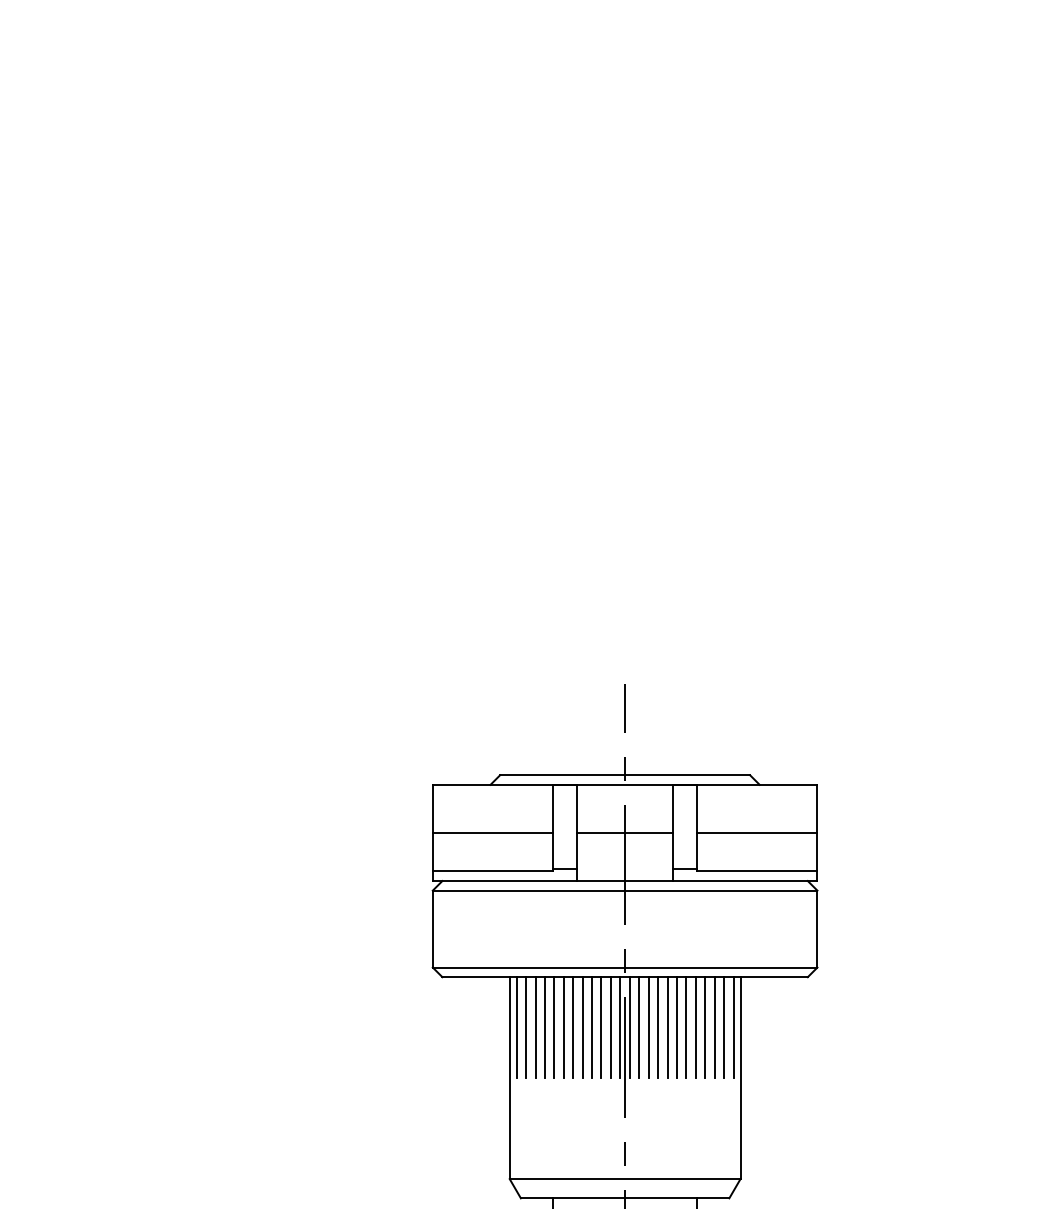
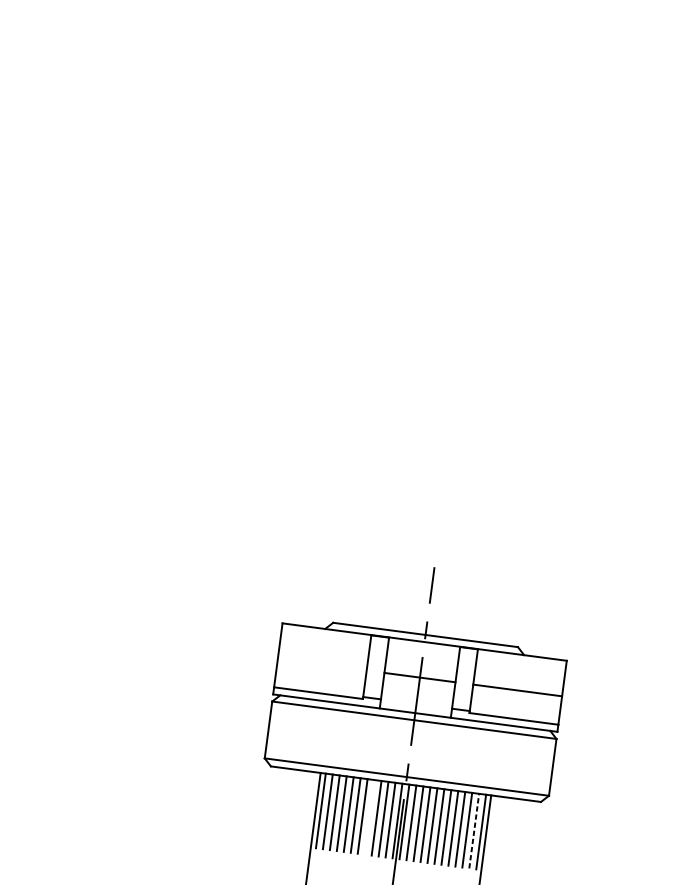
line: (492, 832) -> (322, 664), removed
line: (582, 1027) -> (369, 817), removed
line: (724, 1027) -> (474, 831), solid -> dashed

